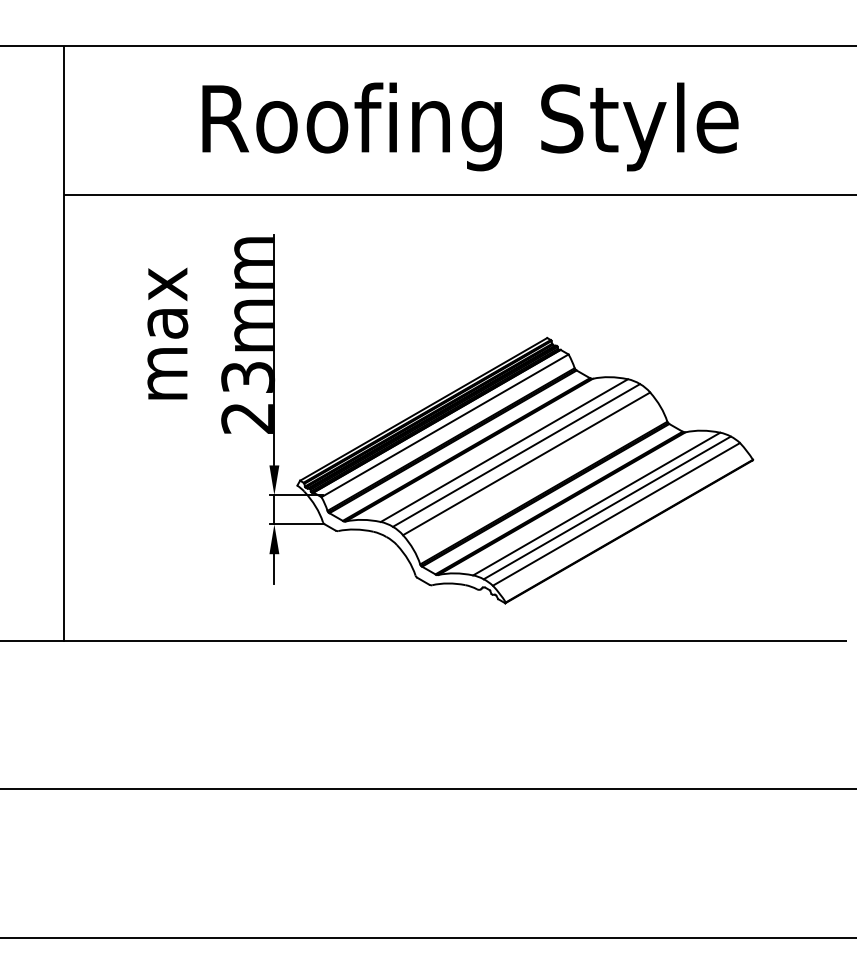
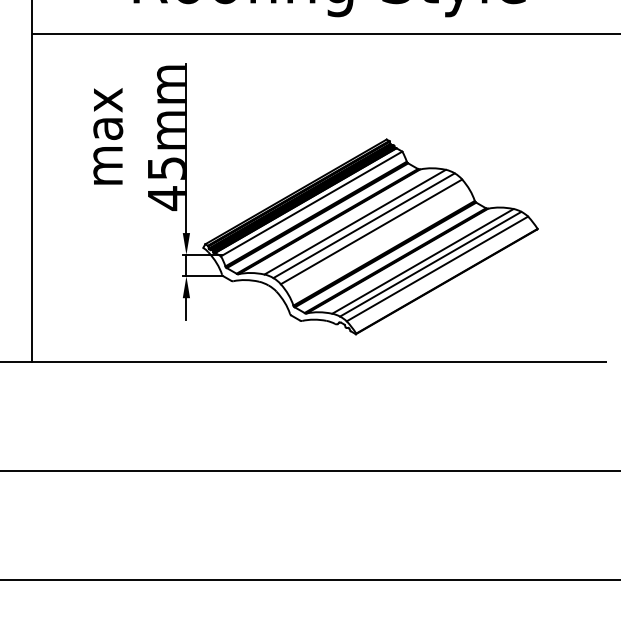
text: (246, 398) -> (165, 183), 23mm -> 45mm

